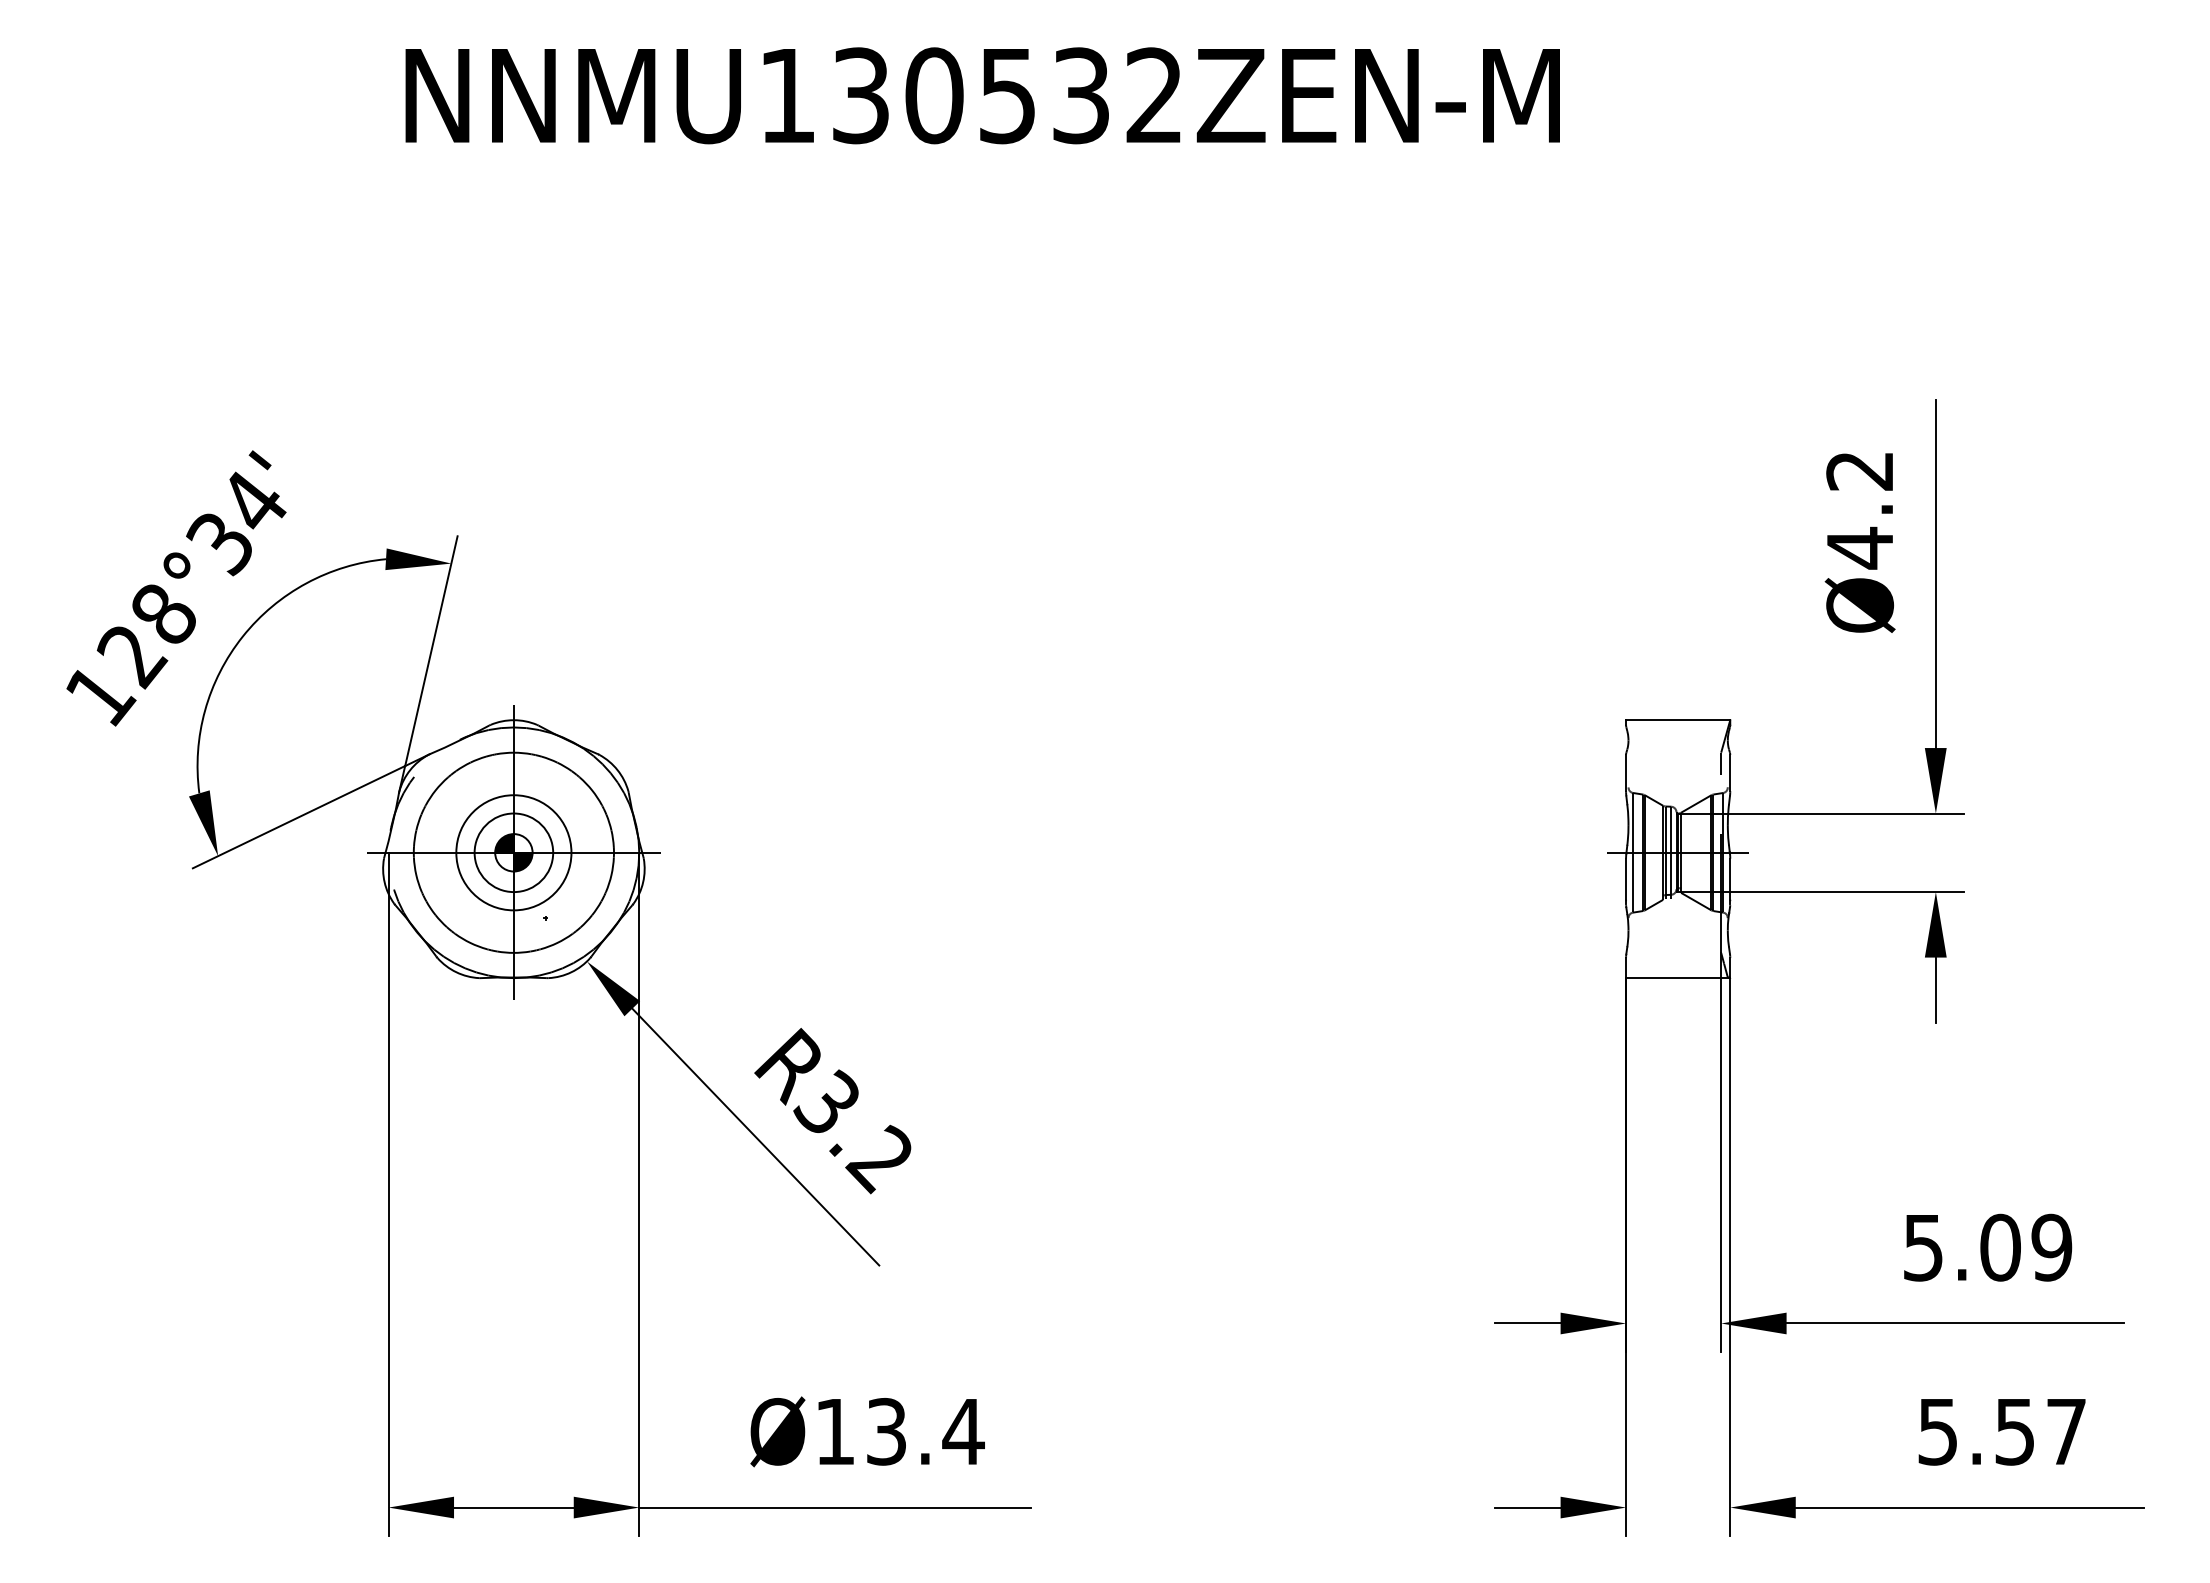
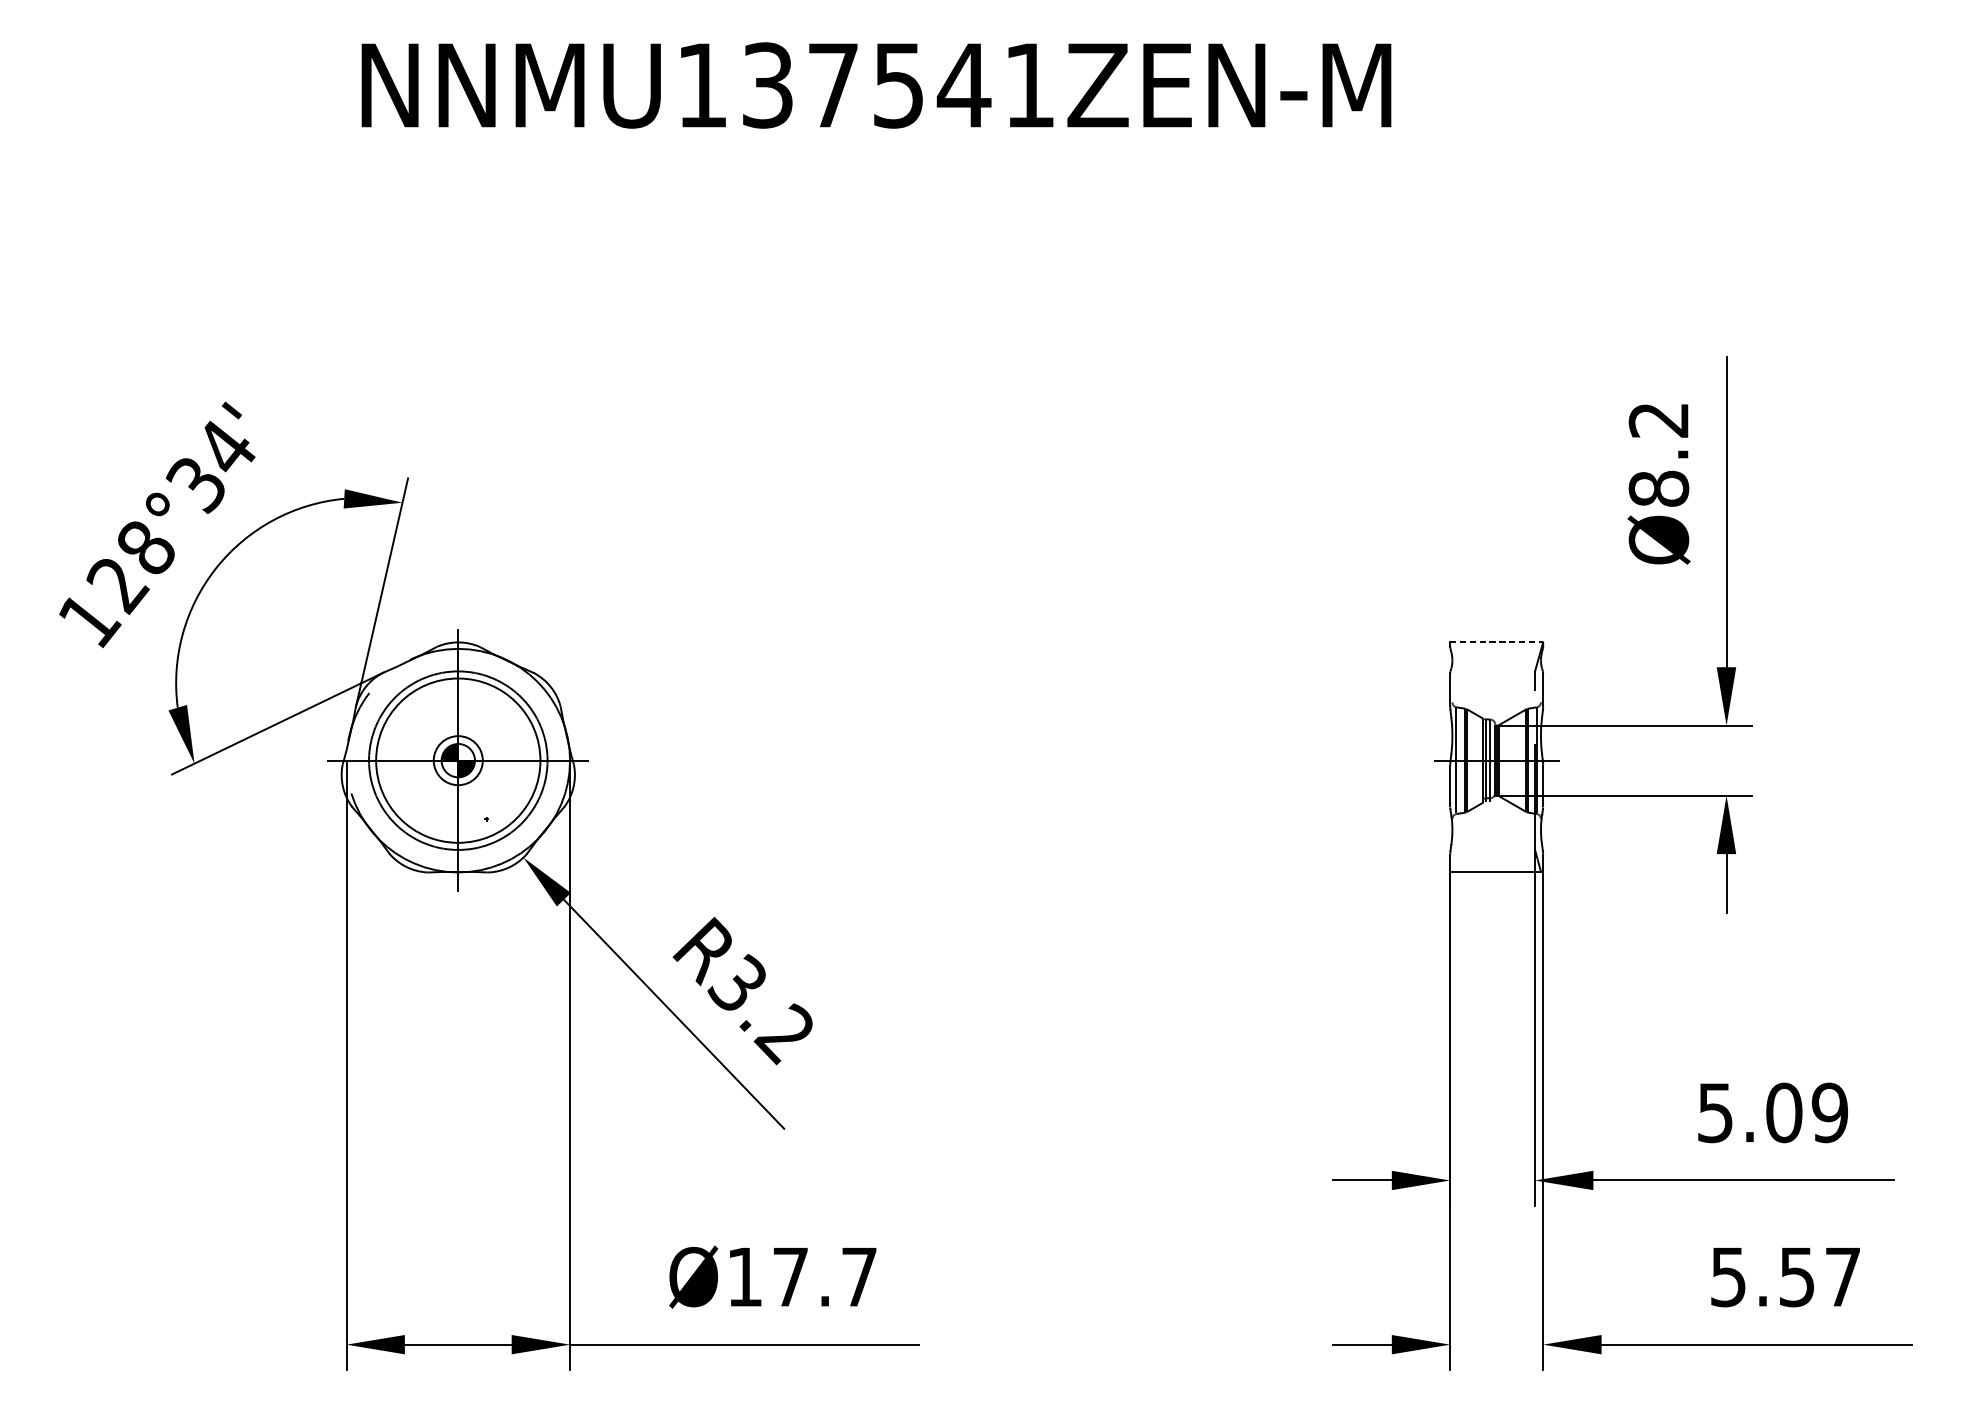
text: (1042, 95) -> (929, 85), NNMU130532ZEN-M -> NNMU137541ZEN-M
text: (1860, 547) -> (1659, 488), Ø4.2 -> Ø8.2
line: (1678, 720) -> (1497, 642), solid -> dashed
circle: (513, 852) -> (457, 760), size x0.7
circle: (513, 852) -> (457, 760), size x1.6
text: (925, 1431) -> (825, 1276), Ø13.4 -> Ø17.7

